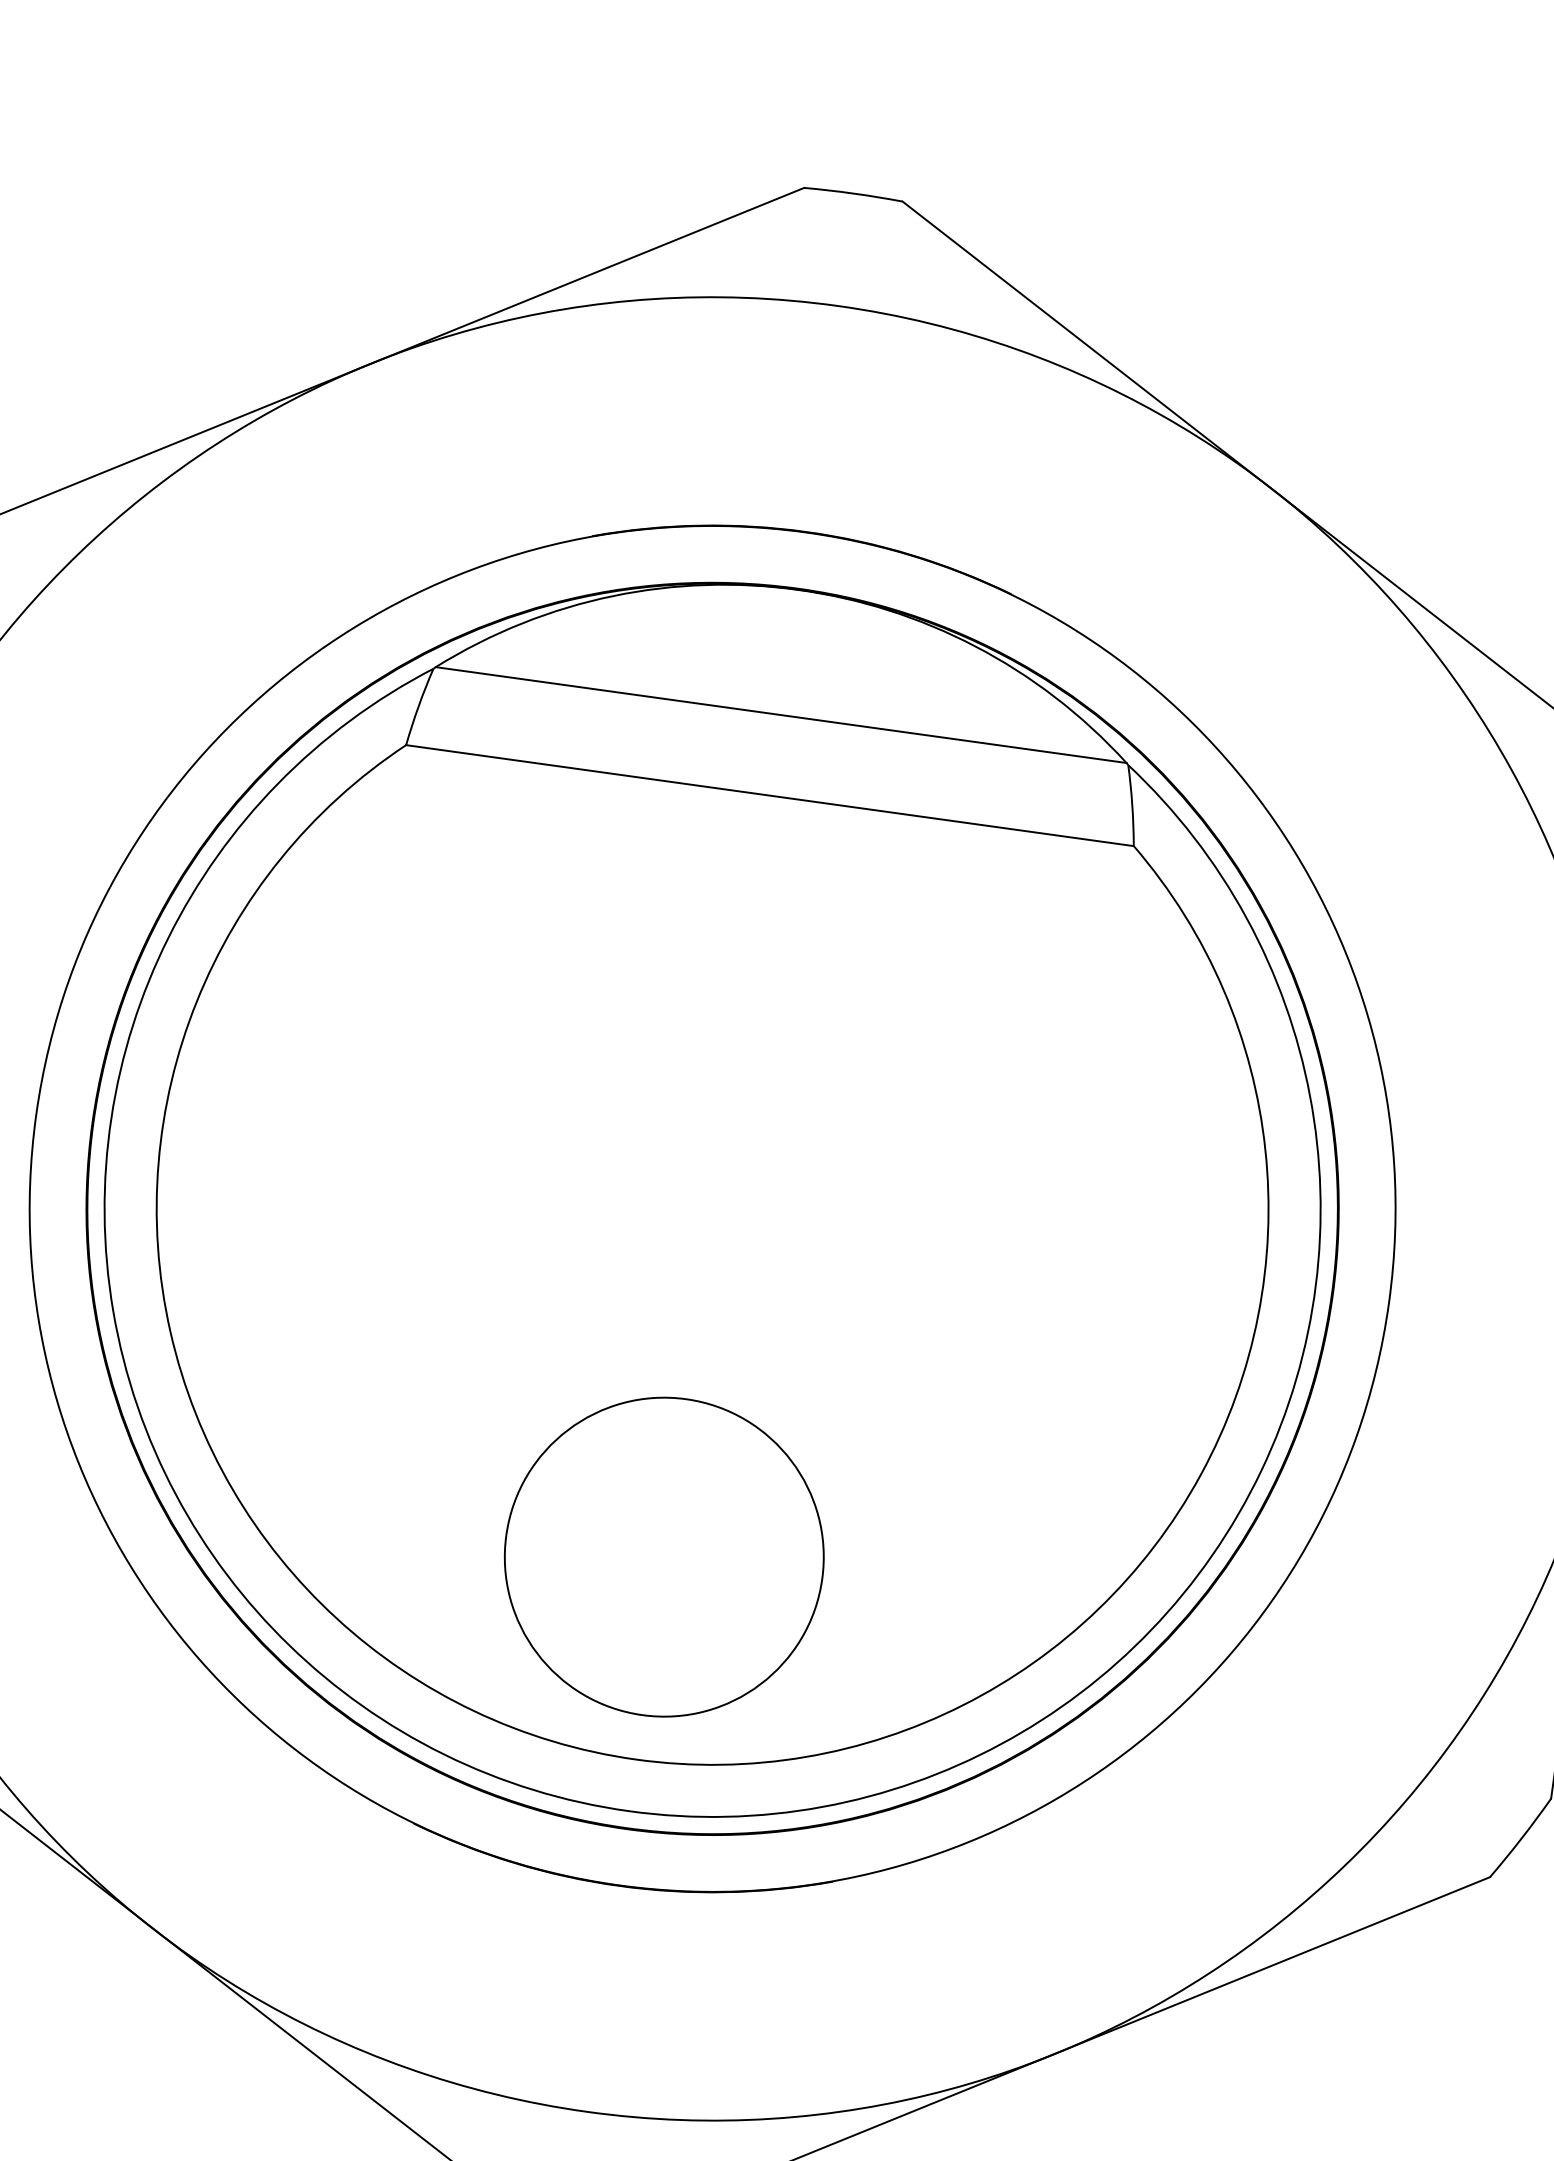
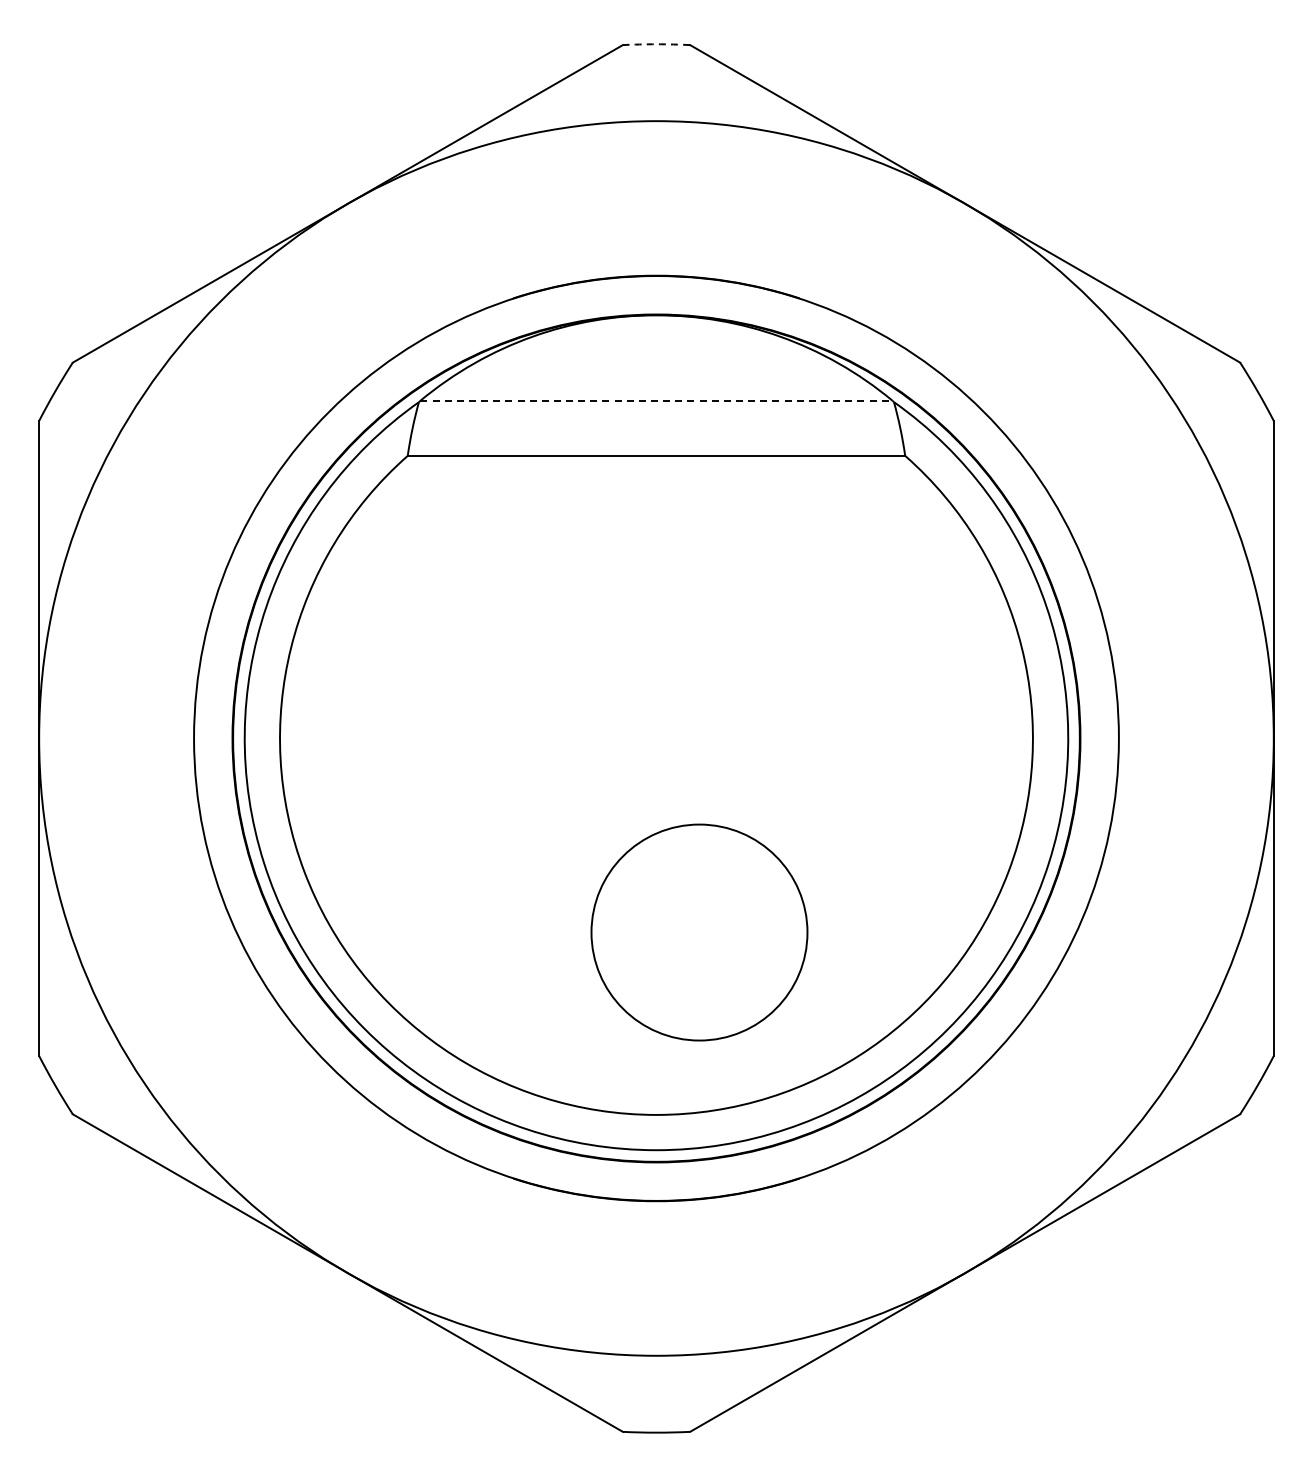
arc: (853, 193) -> (656, 44), solid -> dashed
line: (782, 714) -> (657, 400), solid -> dashed
circle: (664, 1557) -> (699, 932), moved

